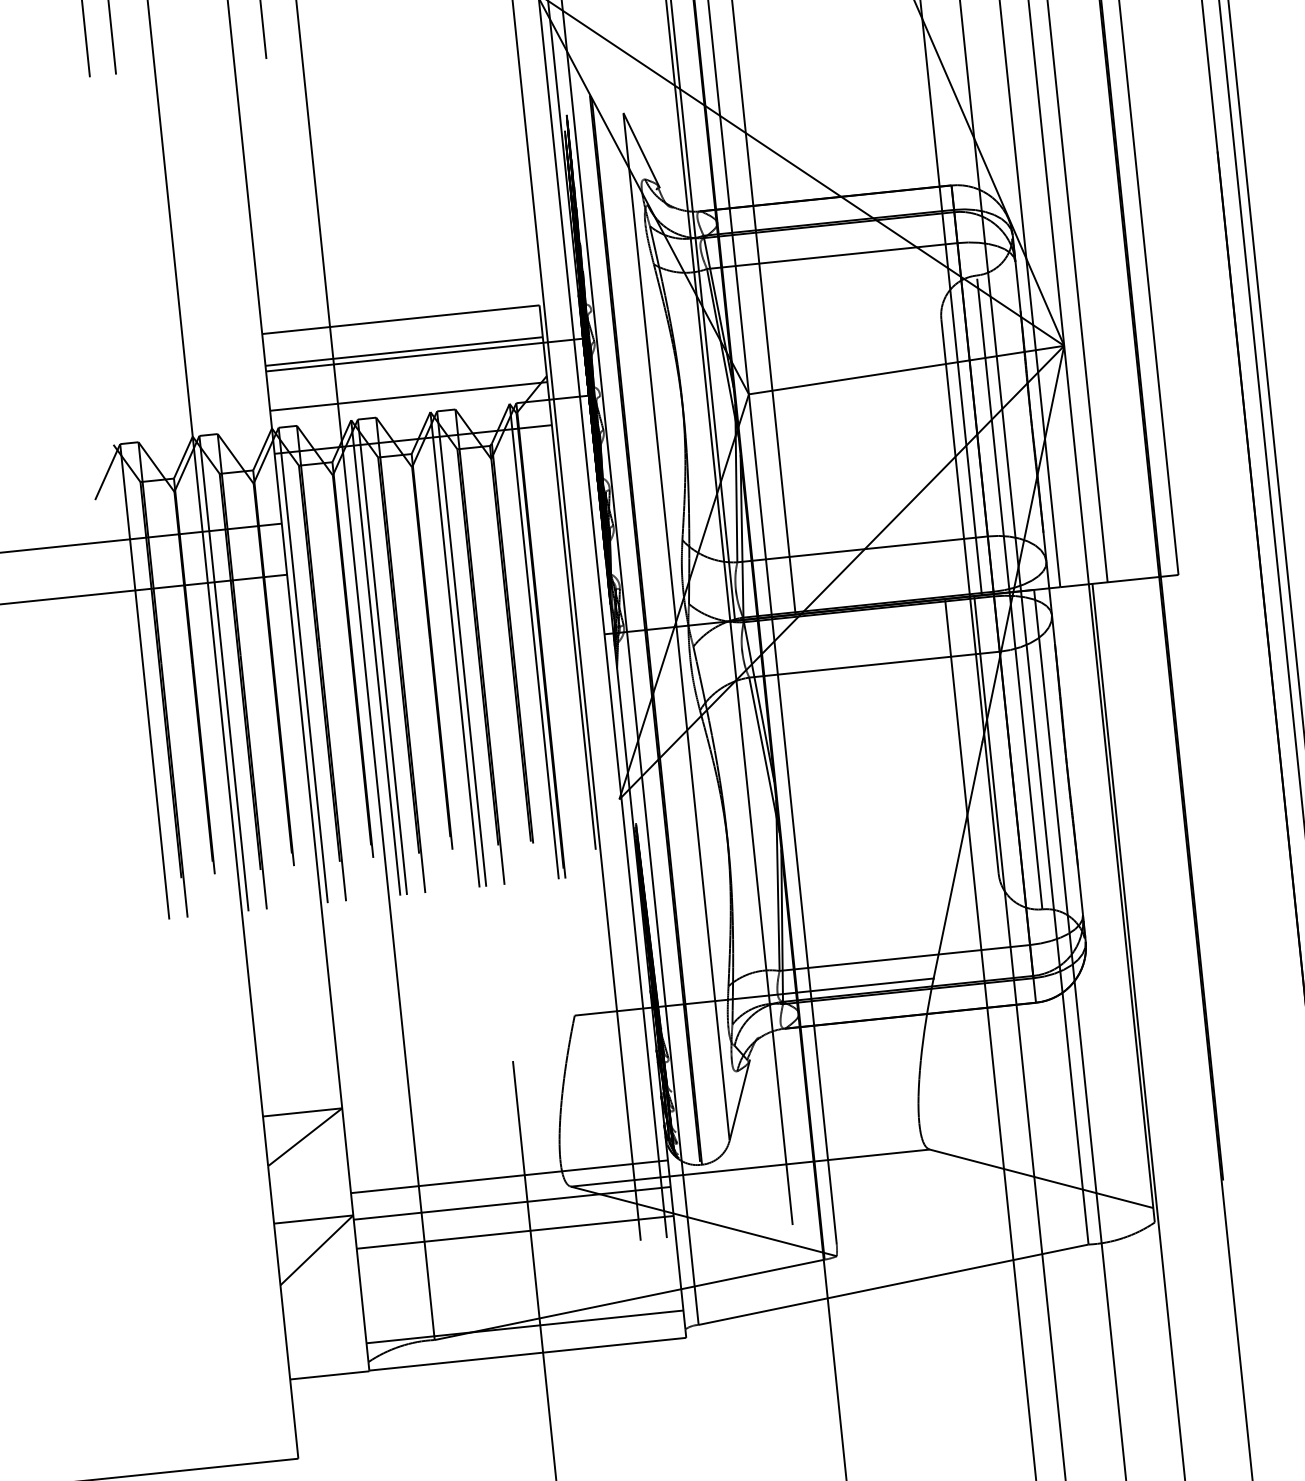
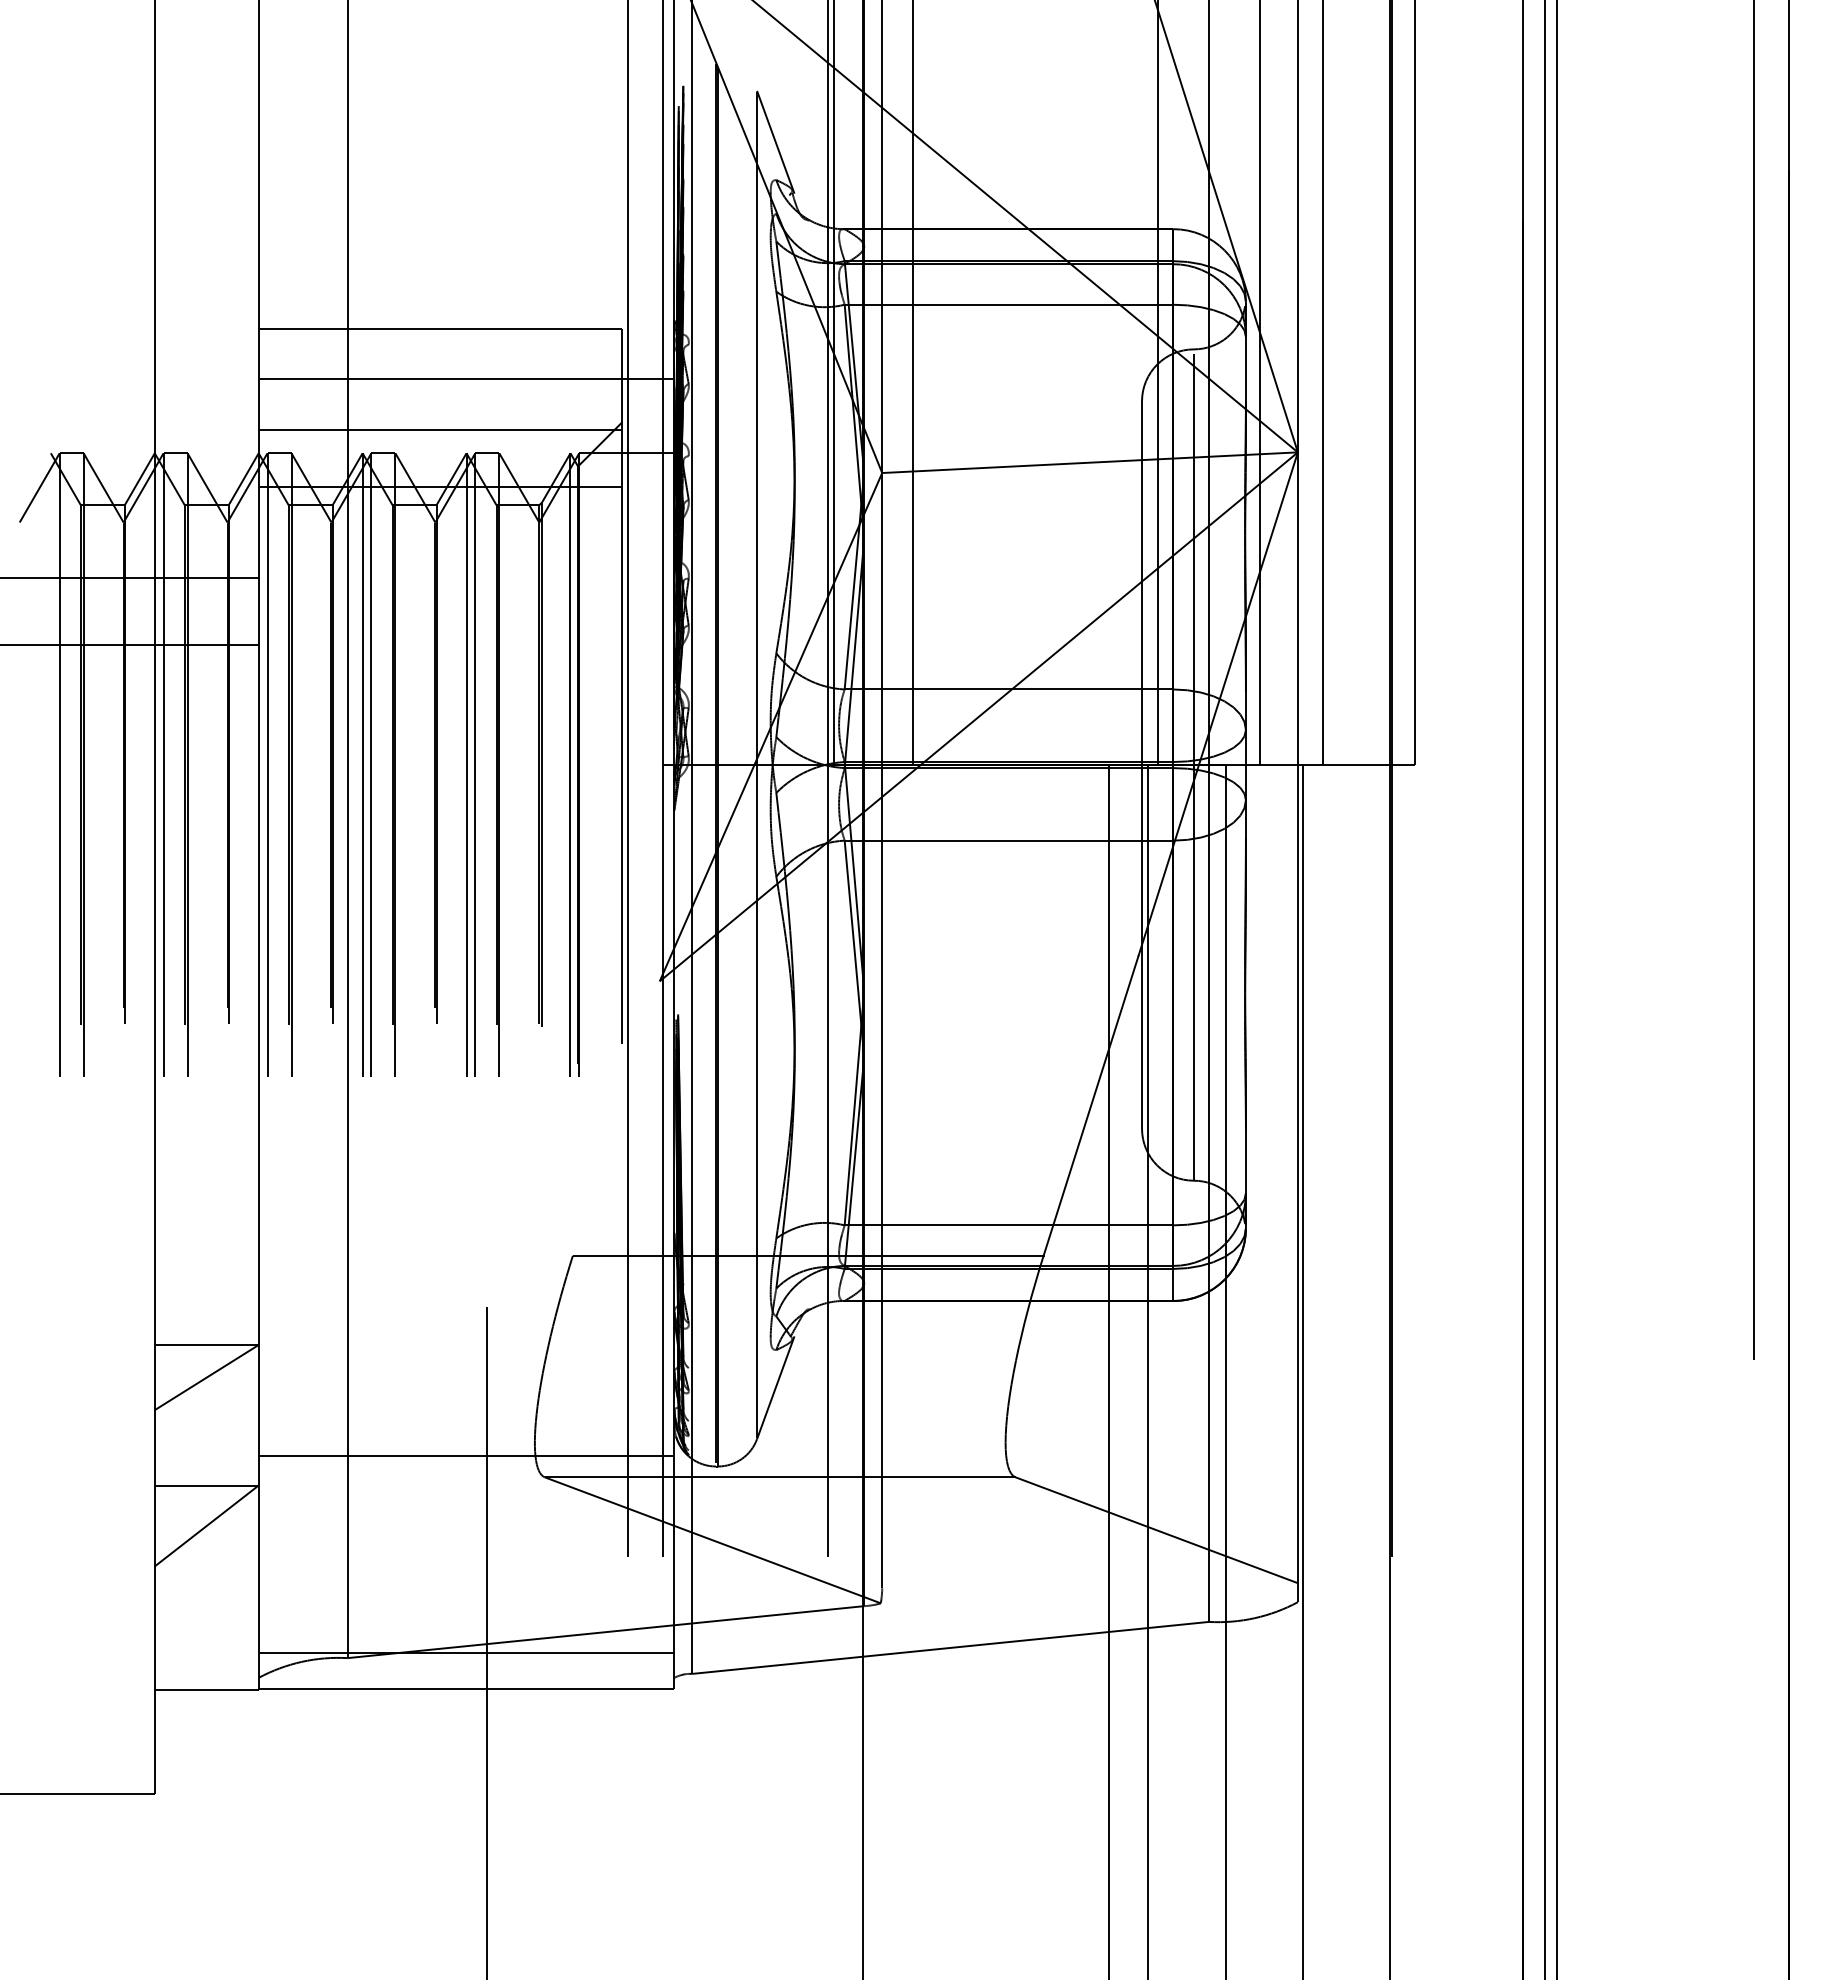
line: (404, 351) -> (440, 371), removed
line: (512, 1203) -> (466, 1491), removed
line: (515, 1232) -> (466, 1529), removed

